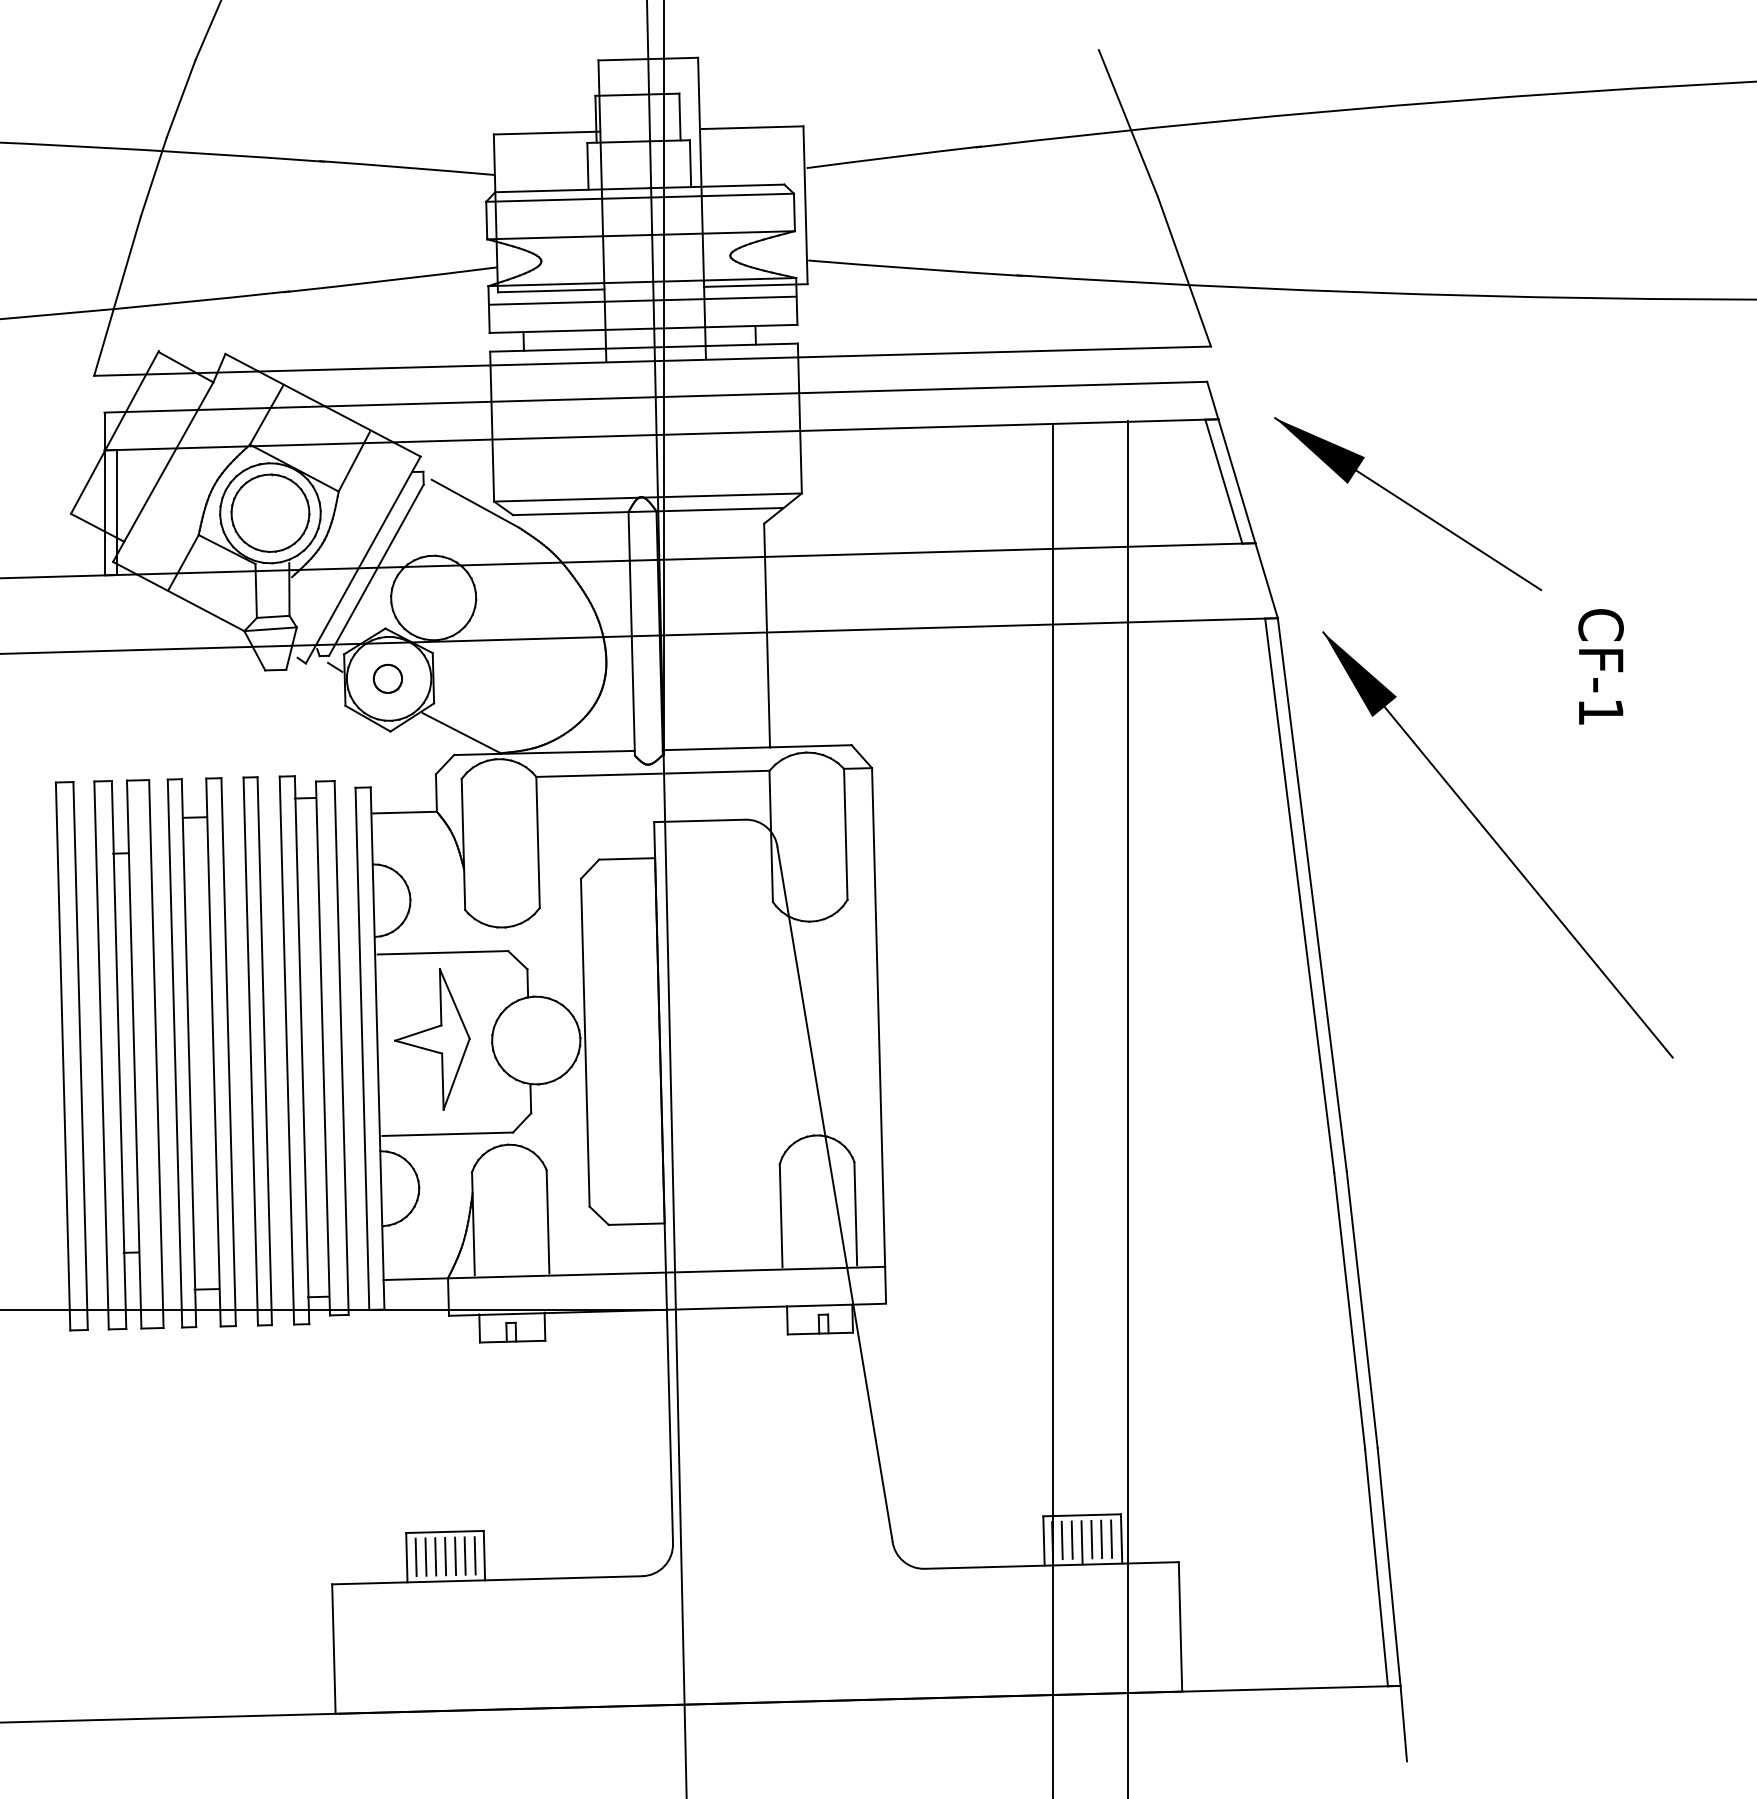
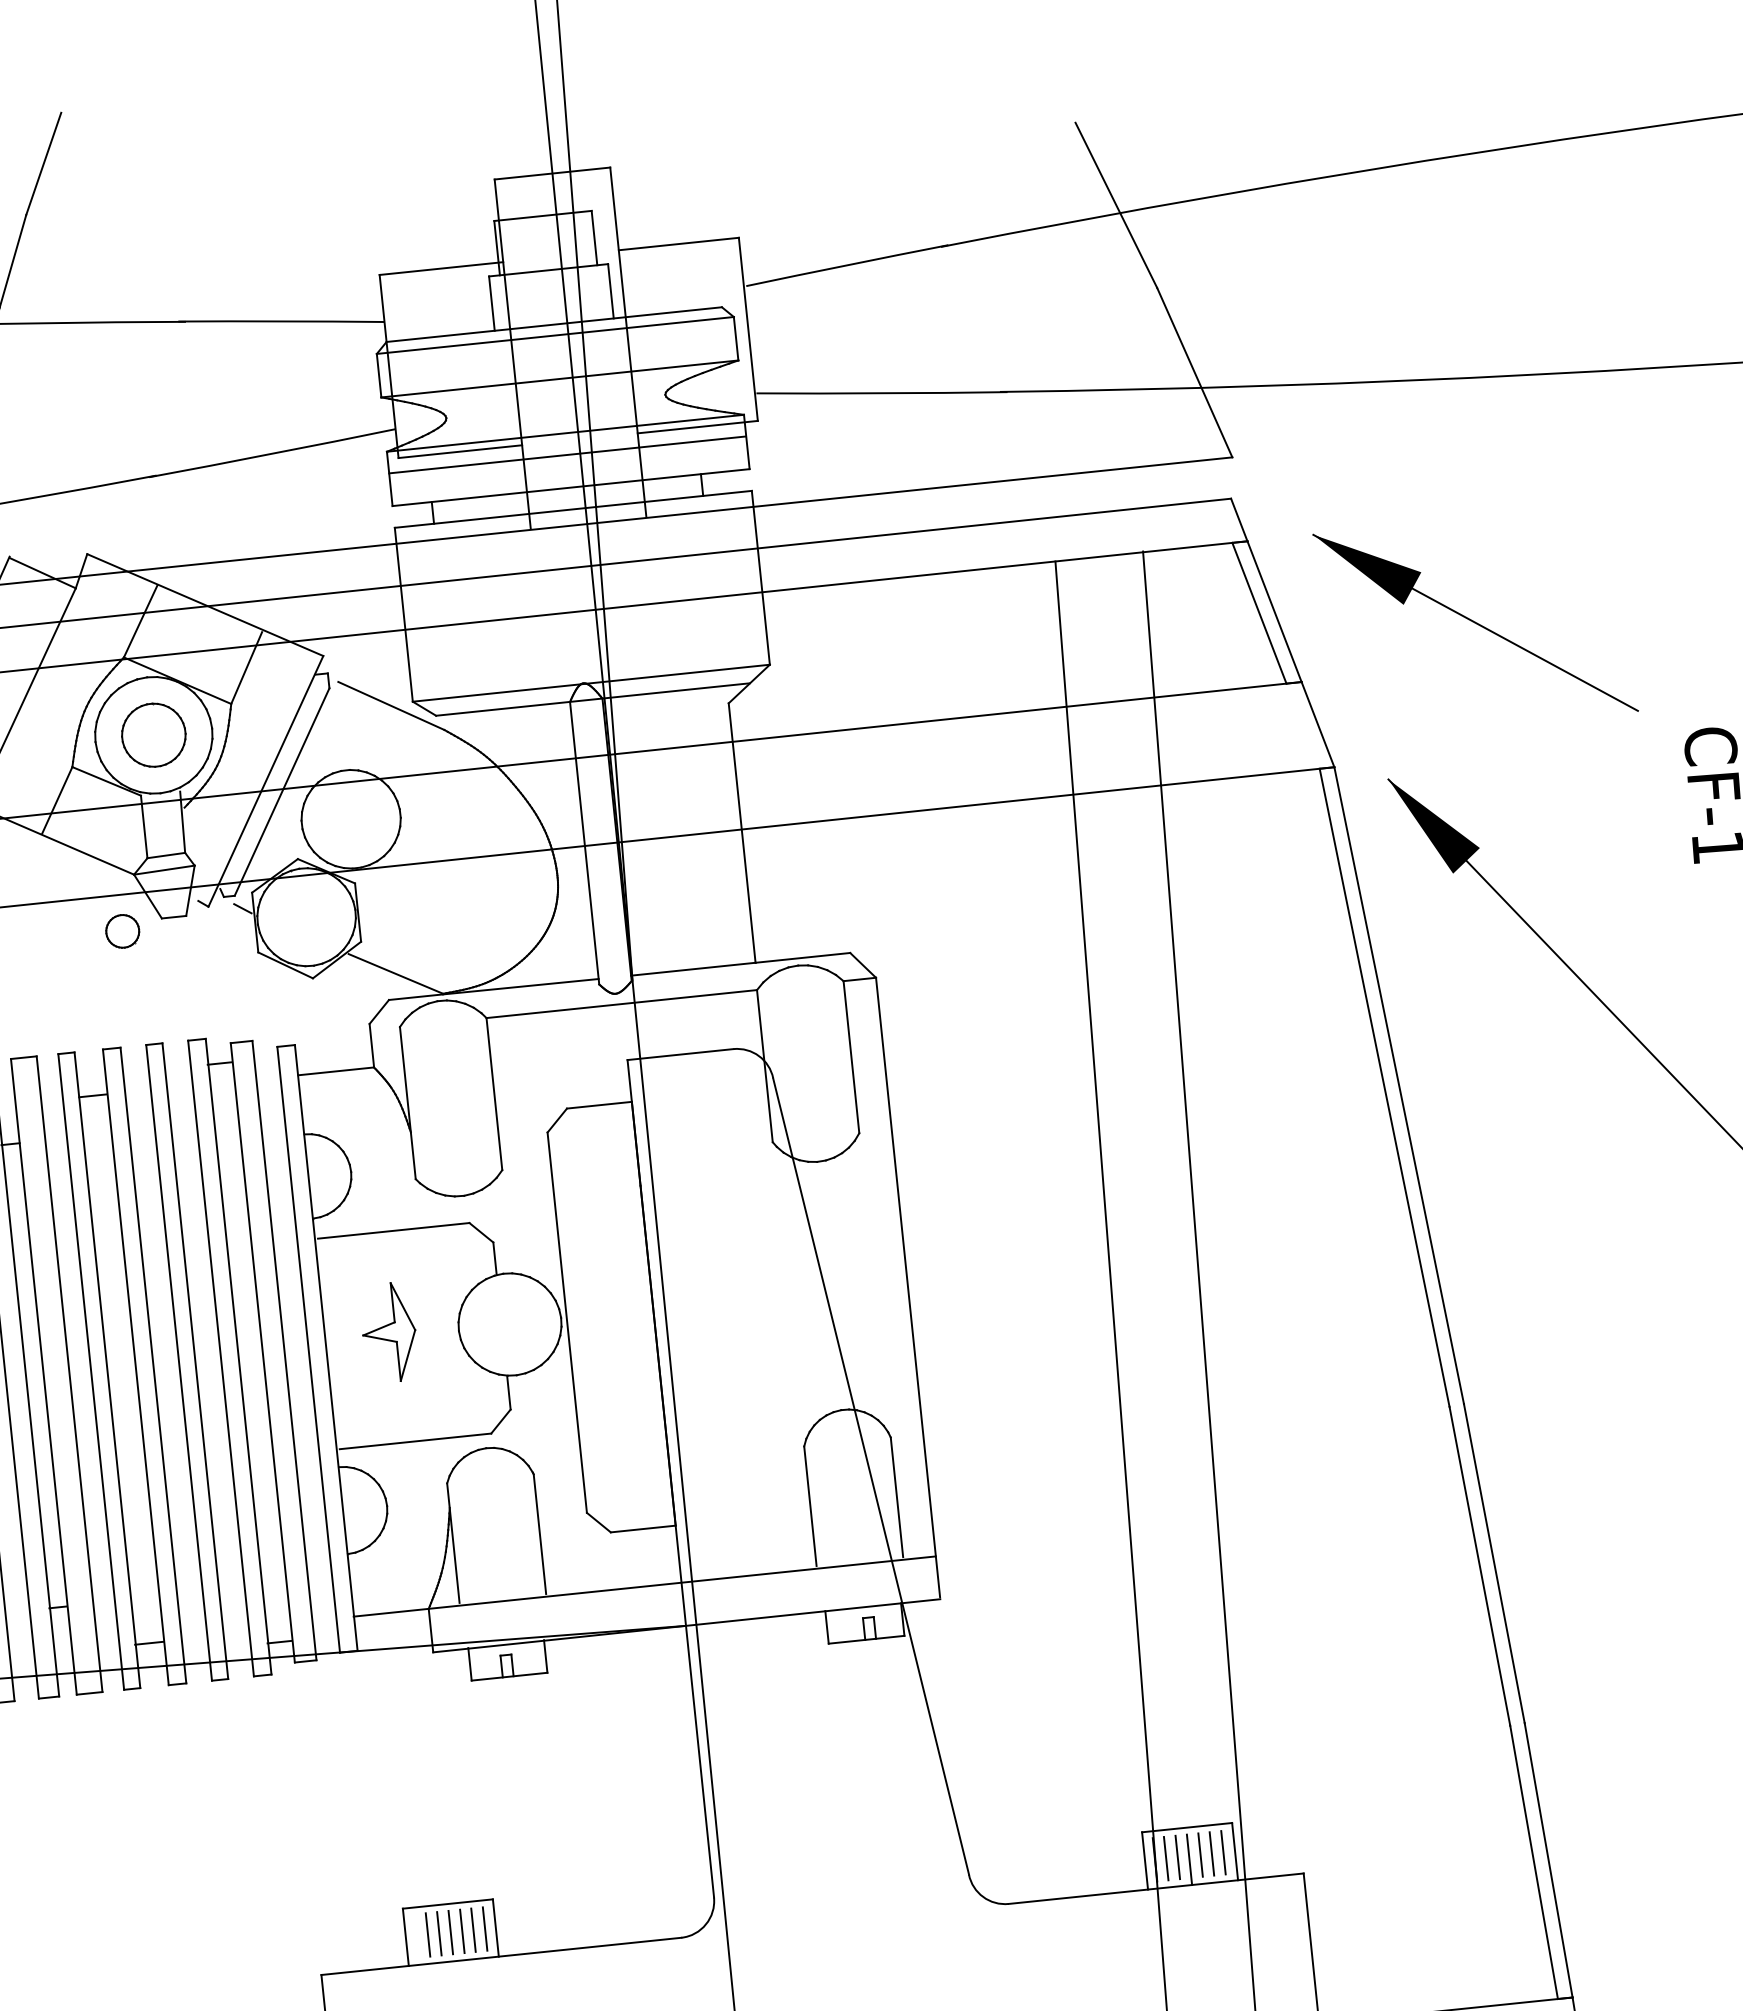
part: (270, 512) -> (153, 734), size x0.7
part: (387, 678) -> (122, 930), moved
part: (432, 1039) -> (389, 1332), size x0.6
line: (415, 1557) -> (415, 1936), removed

